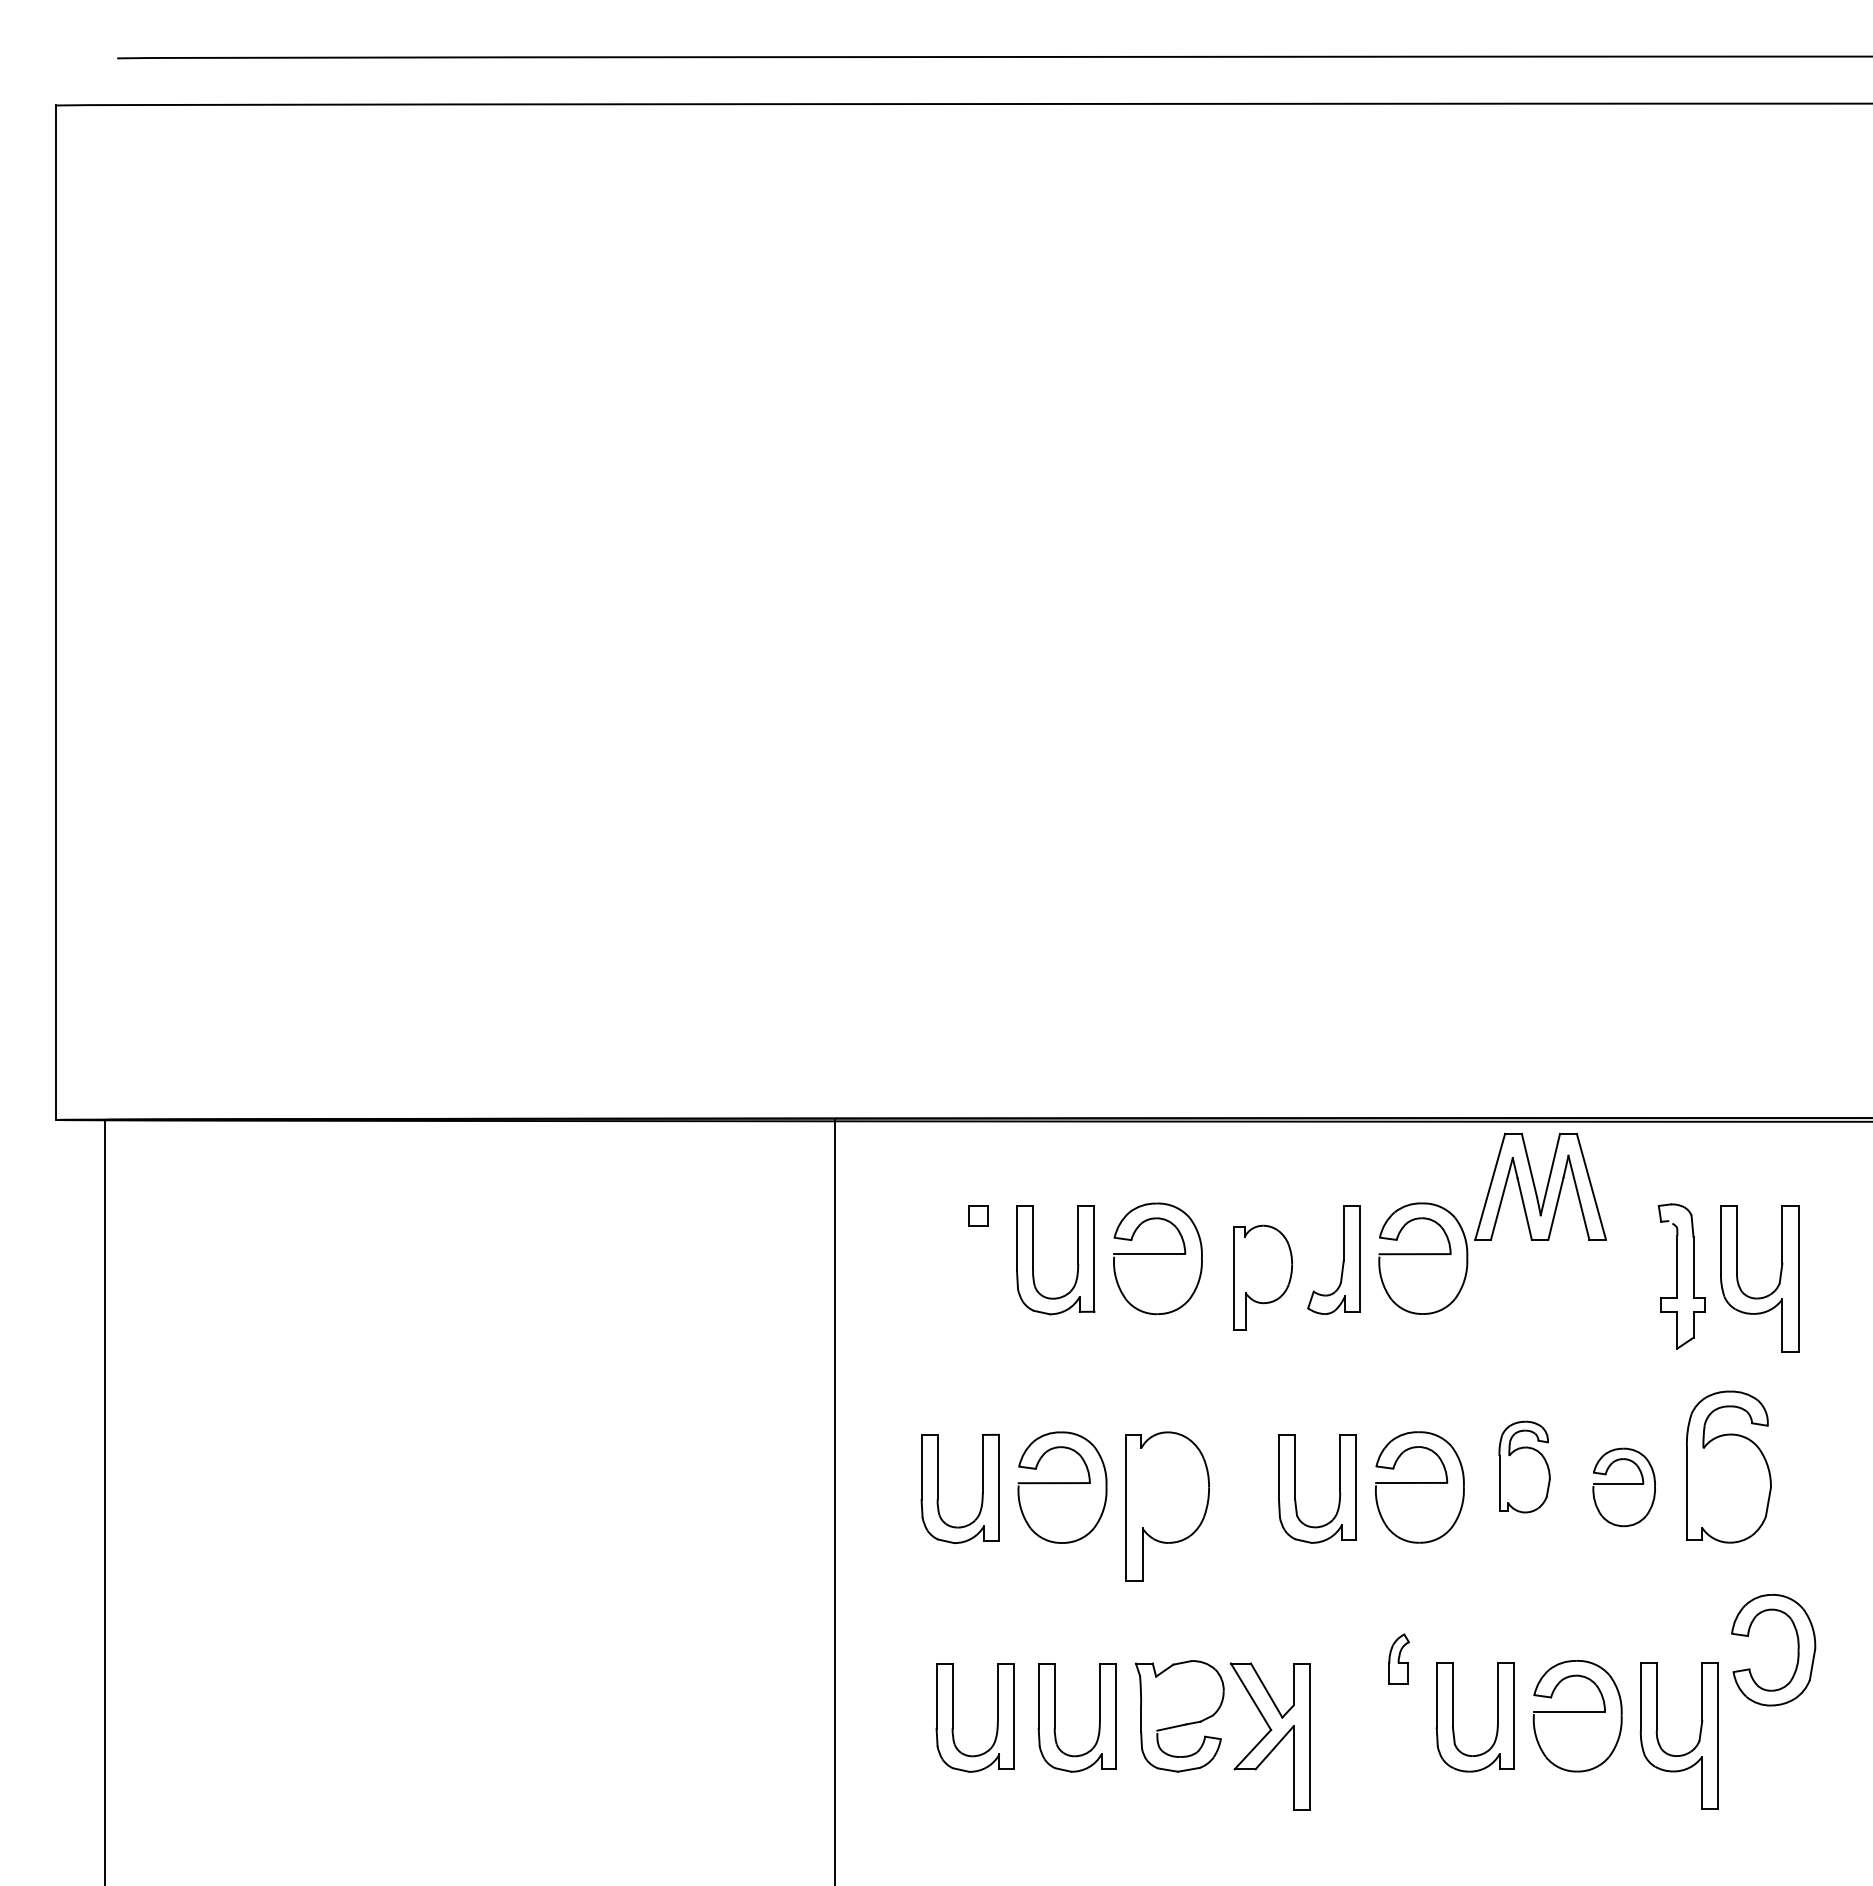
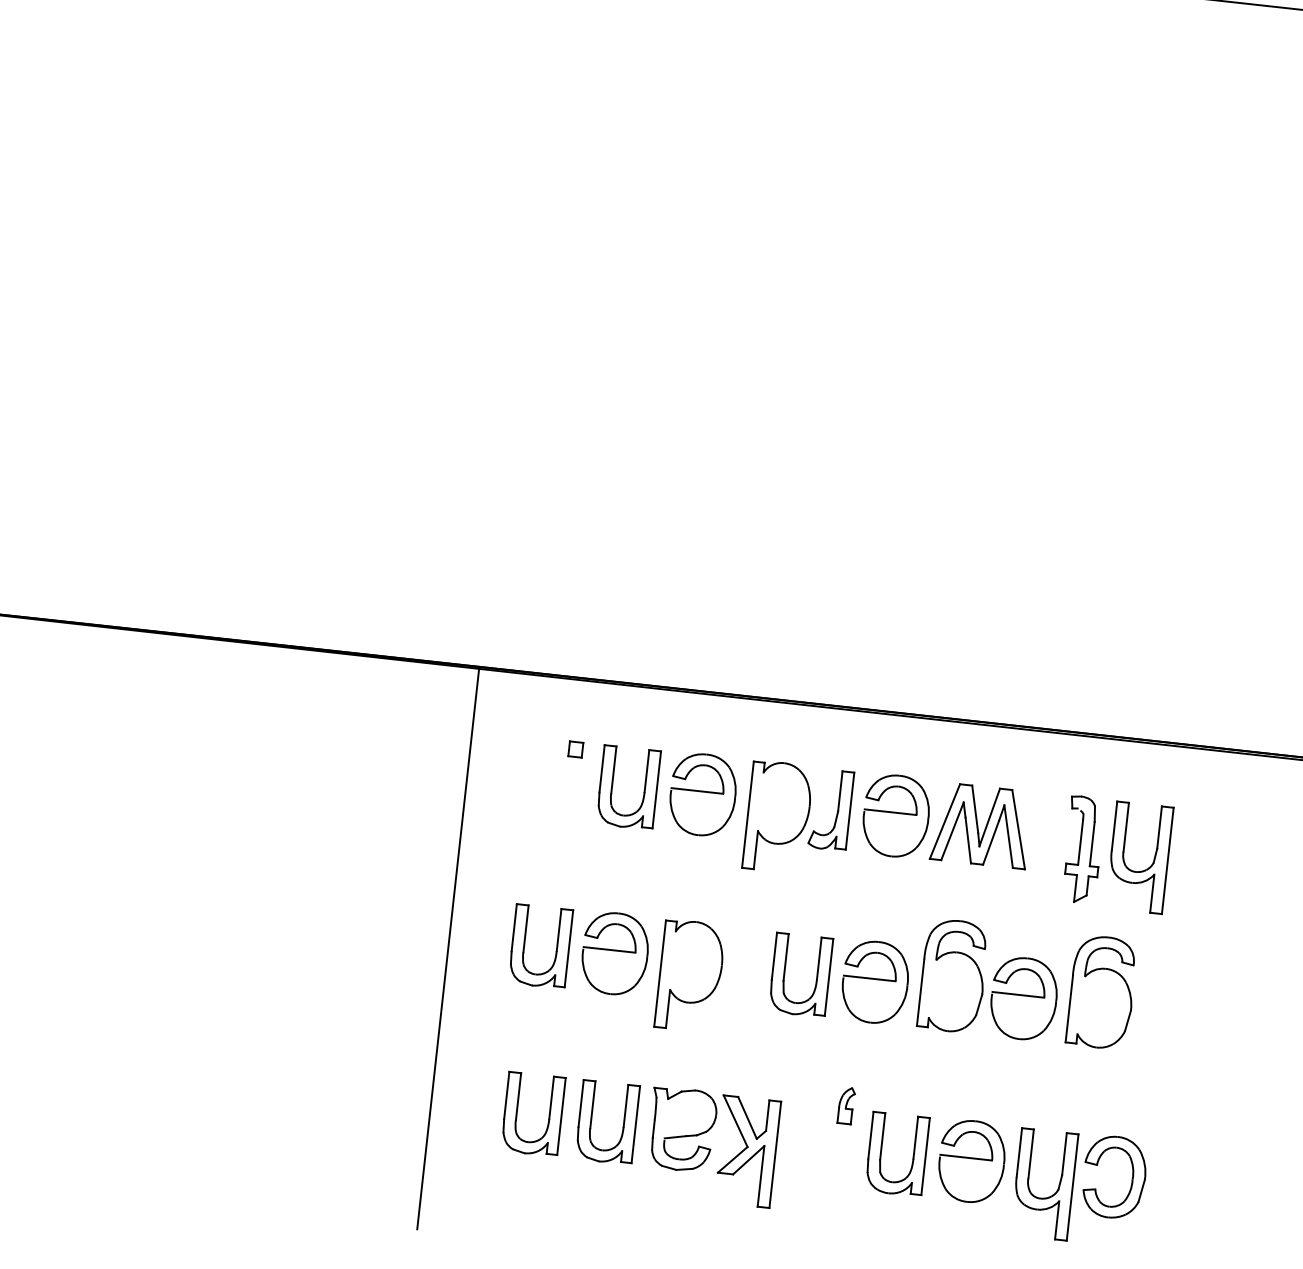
part: (1540, 1186) -> (981, 825), moved
part: (1263, 1277) -> (778, 816), size x1.43
part: (1524, 1466) -> (953, 975), size x1.67
part: (1624, 1487) -> (1024, 998), size x1.43
part: (1797, 1650) -> (1131, 1179), moved

